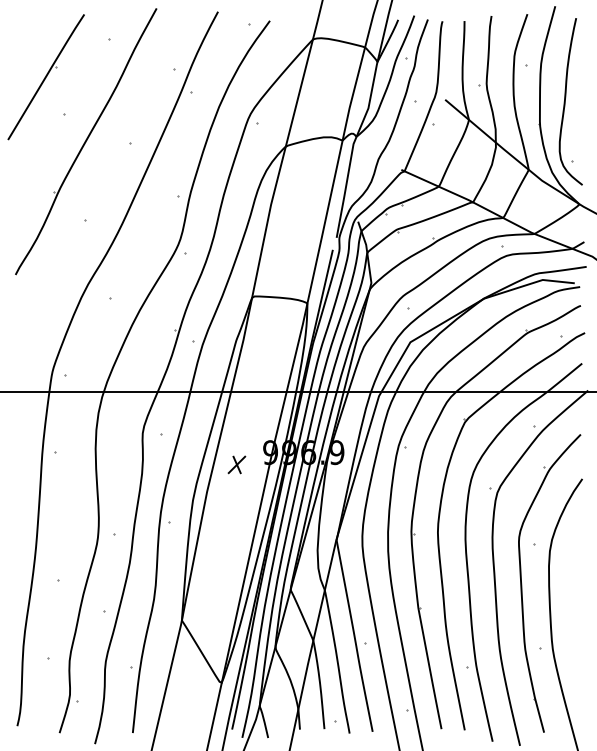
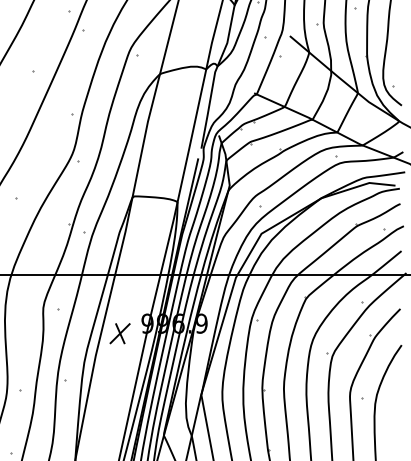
part: (236, 464) -> (119, 333), size x1.43

